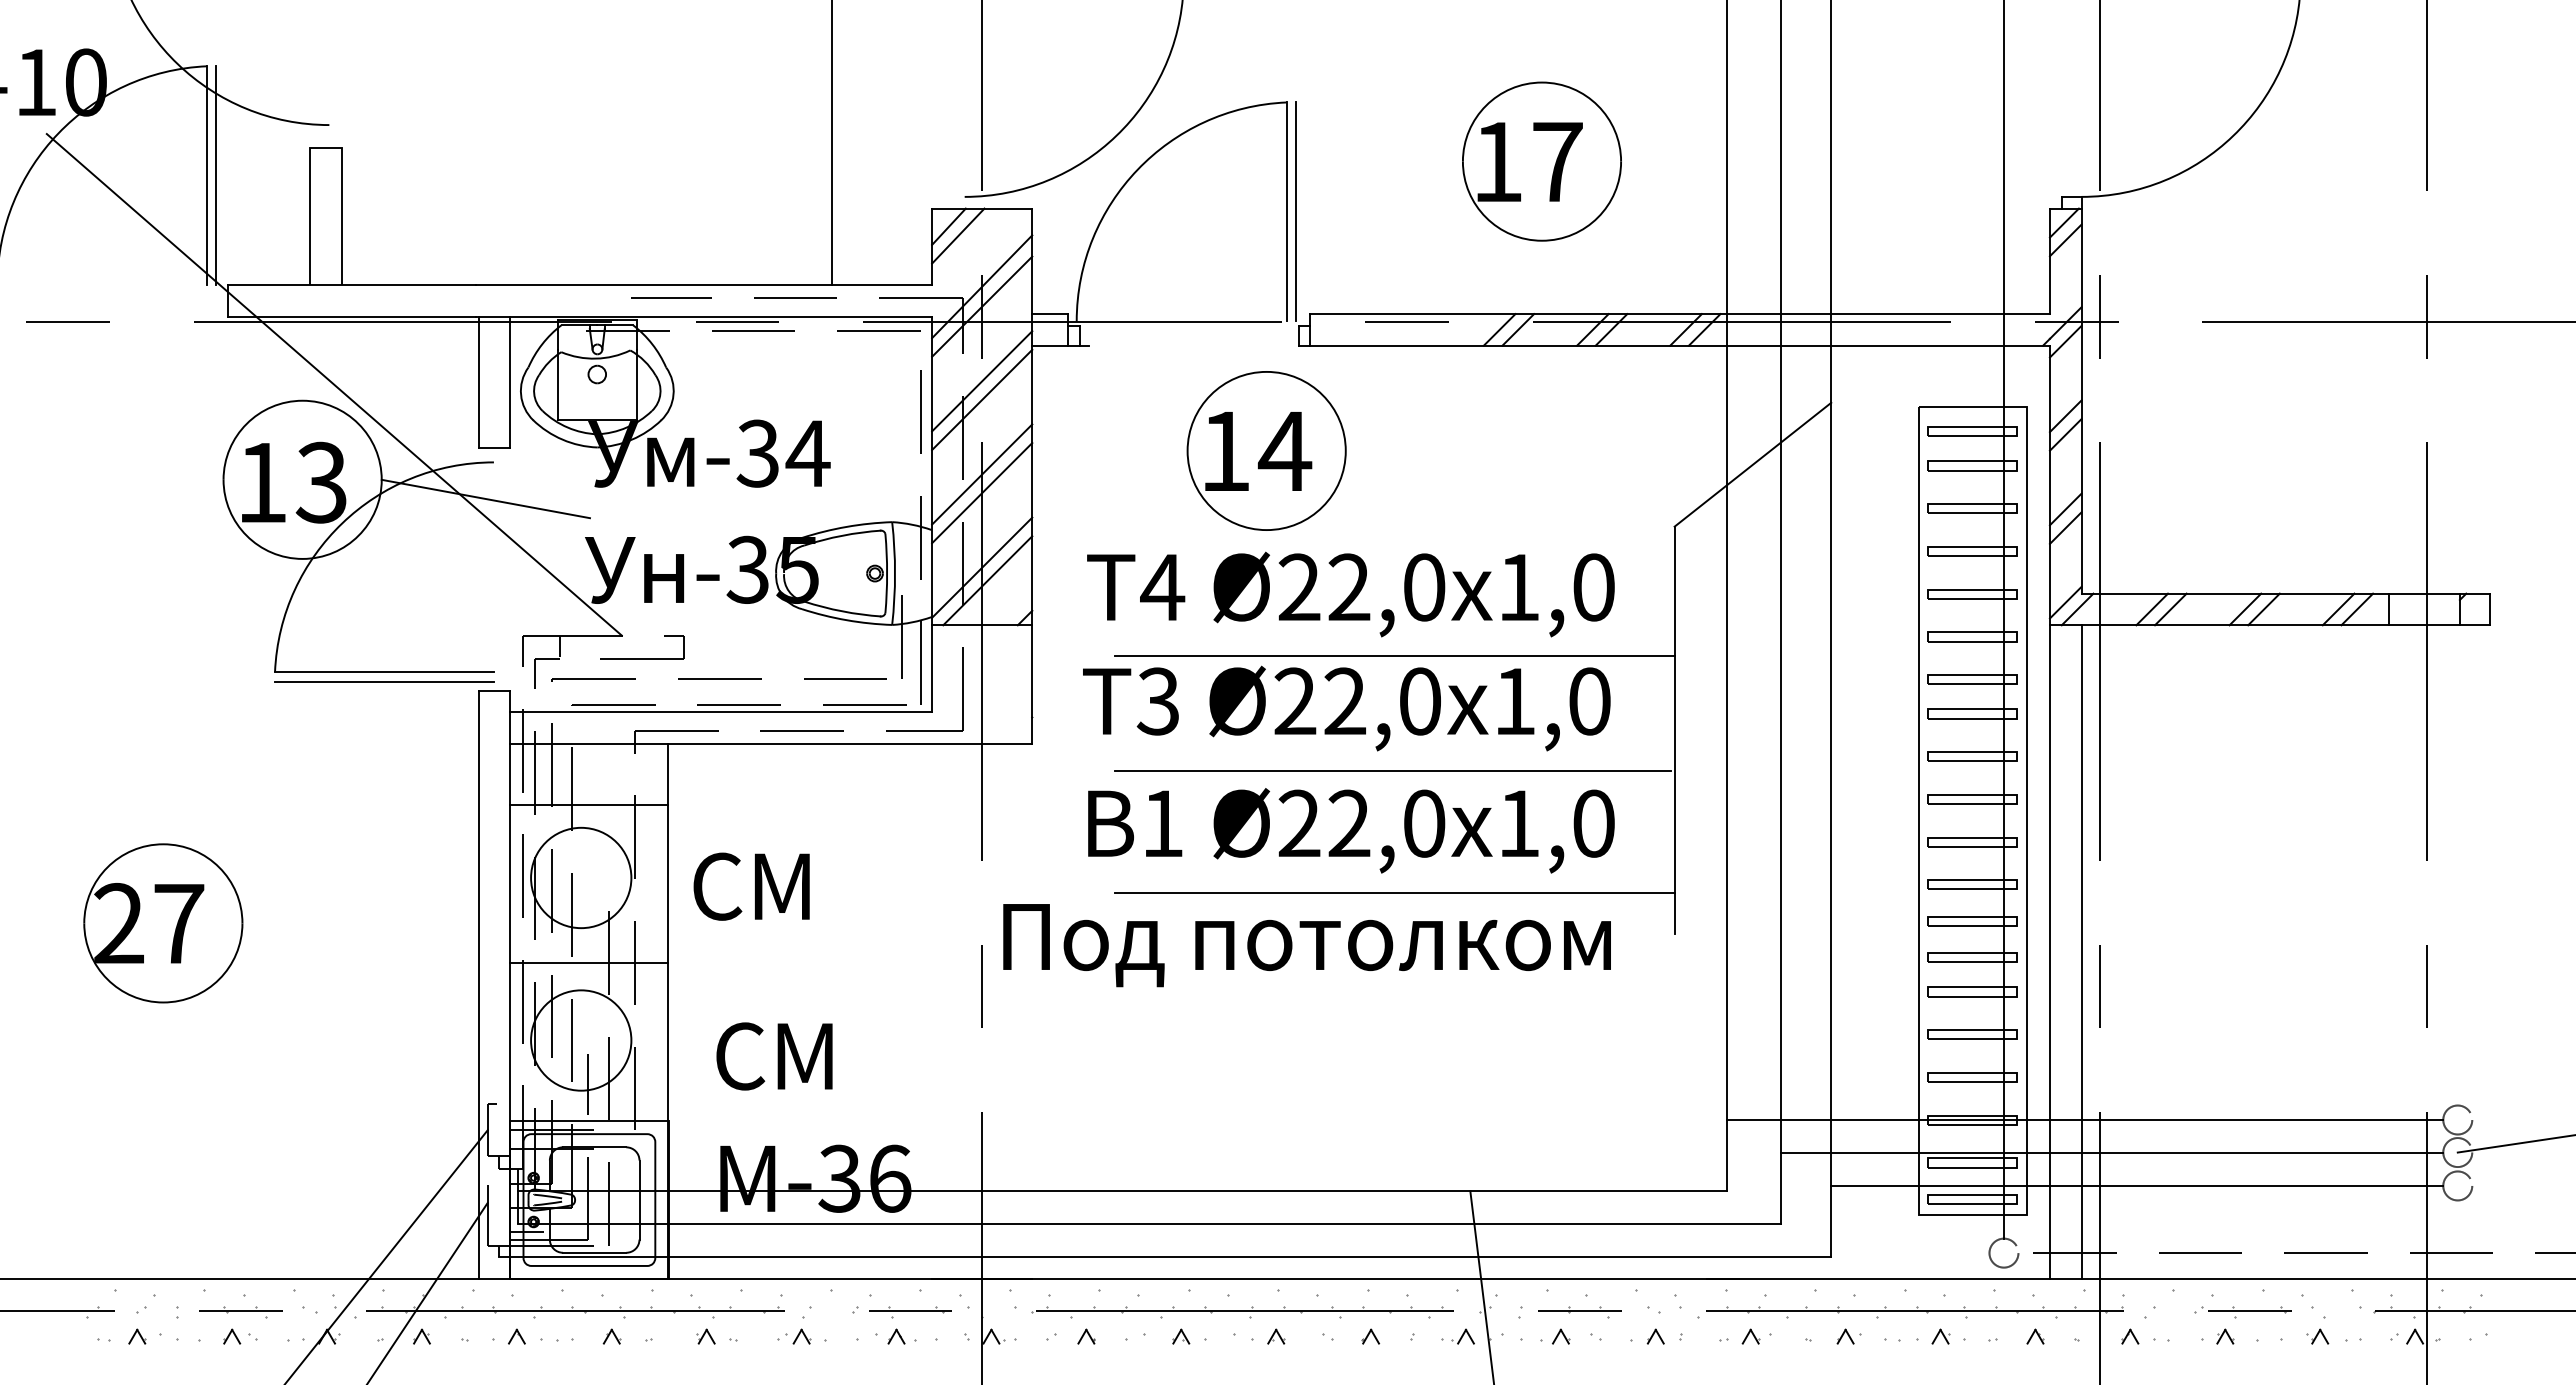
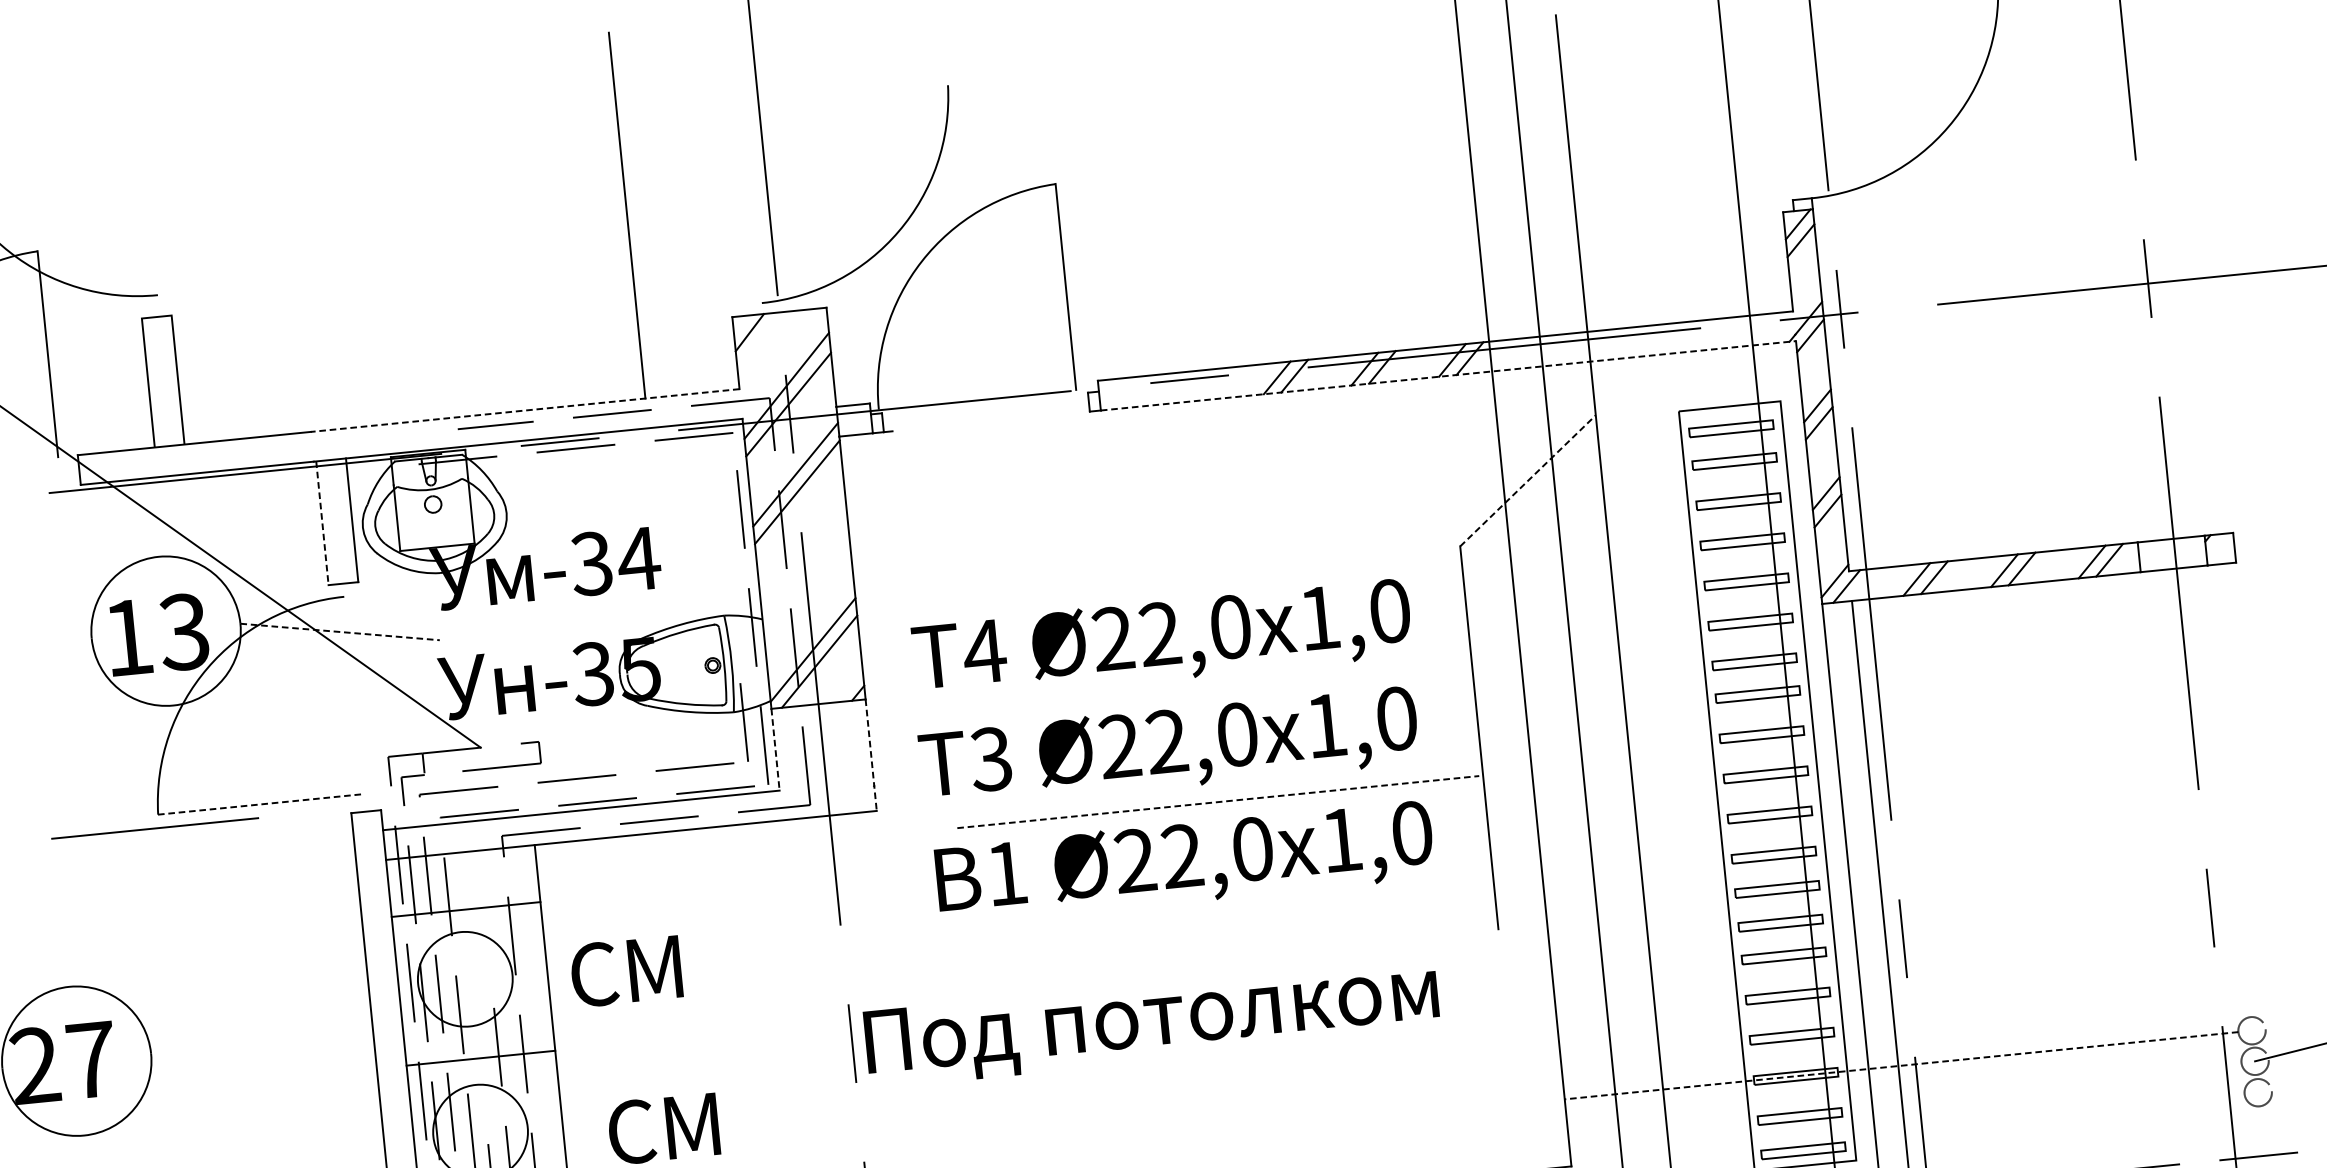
part: (1541, 161) -> (1300, 215), removed
line: (216, 175) -> (56, 353), removed
line: (1295, 211) -> (1074, 285), removed
line: (958, 235) -> (759, 339), removed
line: (703, 285) -> (524, 410), solid -> dashed
line: (1680, 345) -> (1448, 375), solid -> dashed
line: (478, 382) -> (322, 523), solid -> dashed
part: (1266, 450) -> (1069, 513), removed
line: (1752, 464) -> (1527, 480), solid -> dashed
line: (982, 474) -> (804, 562), removed
line: (982, 493) -> (806, 580), removed
line: (485, 499) -> (339, 632), solid -> dashed
line: (1394, 656) -> (1209, 694), removed
line: (932, 668) -> (775, 749), solid -> dashed
line: (384, 672) -> (261, 804), solid -> dashed
line: (384, 681) -> (155, 828), moved
line: (1032, 685) -> (871, 756), solid -> dashed
line: (1392, 770) -> (1217, 802), solid -> dashed
line: (1394, 892) -> (1231, 916), removed
text: (1306, 945) -> (1151, 1022), moved
line: (2084, 1120) -> (1901, 1066), solid -> dashed
line: (2111, 1152) -> (1929, 1093), removed
line: (2137, 1185) -> (1957, 1122), removed

